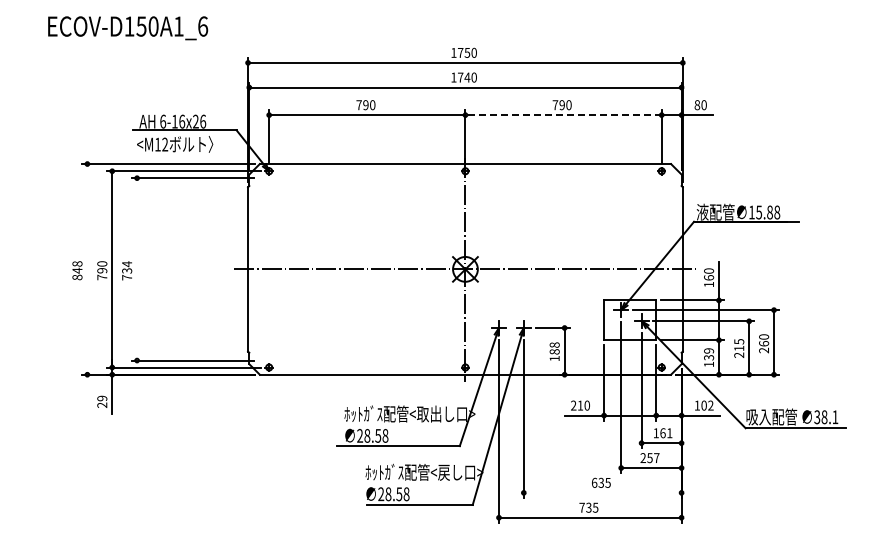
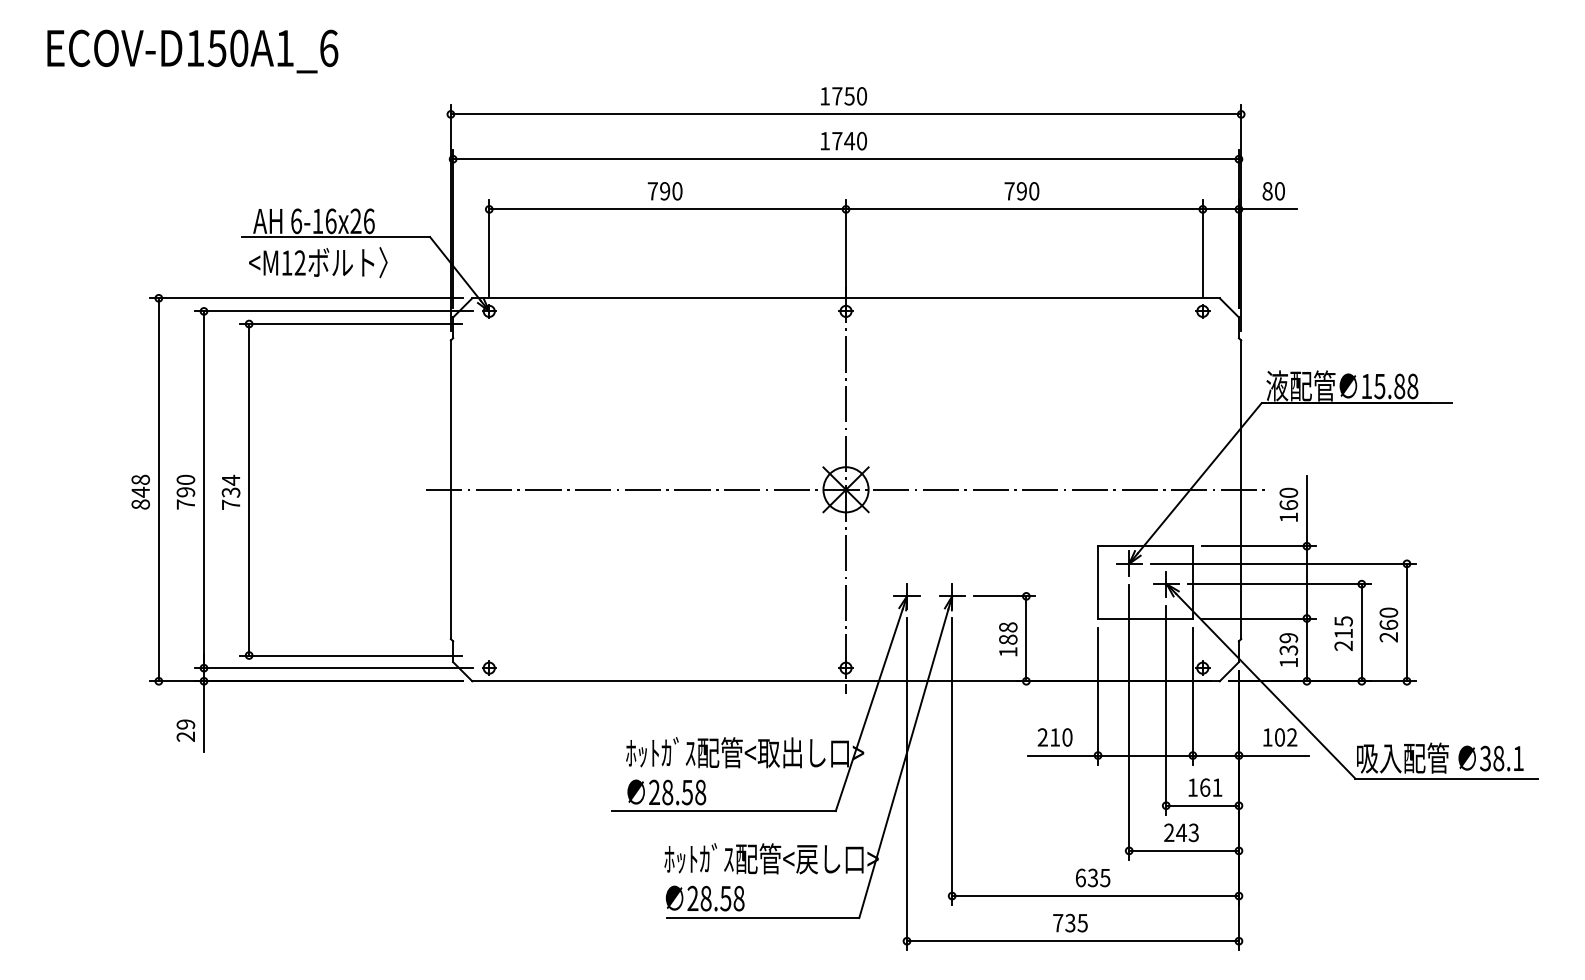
text: (128, 28) -> (193, 51), moved
line: (563, 115) -> (1024, 210), dashed -> solid
line: (87, 269) -> (158, 490), added
line: (137, 269) -> (249, 490), added
text: (653, 458) -> (1187, 833), 257 -> 243
line: (602, 492) -> (1095, 895), added

